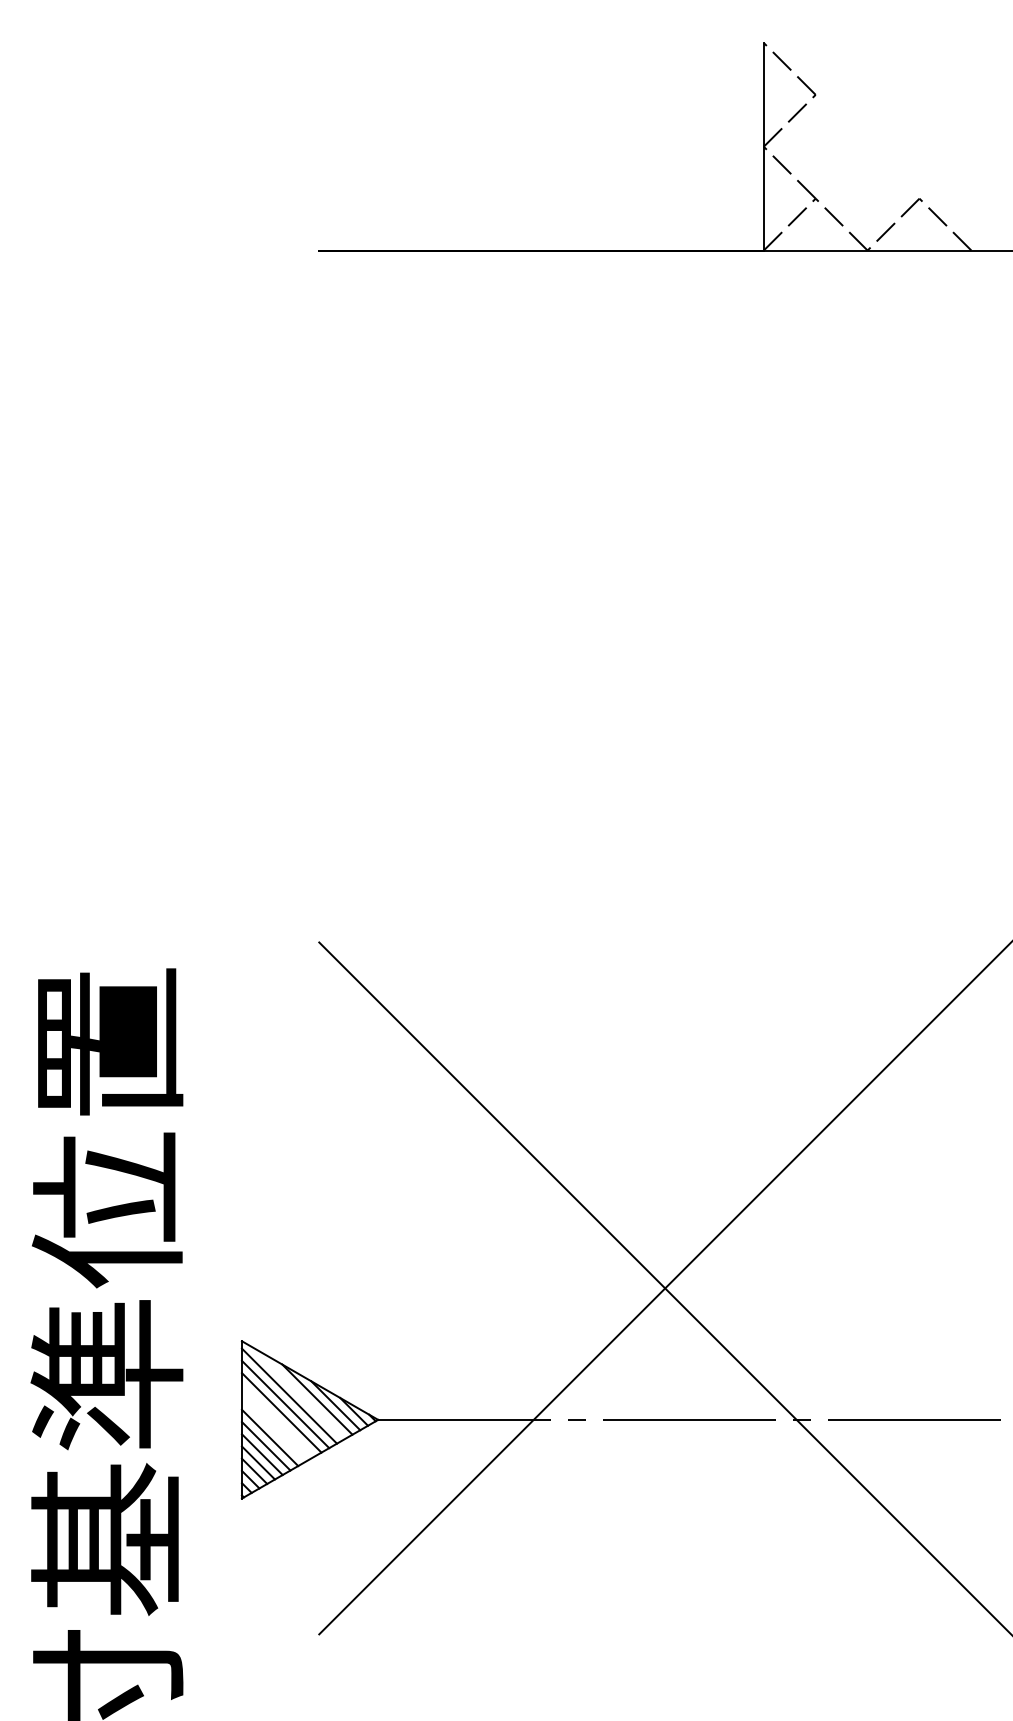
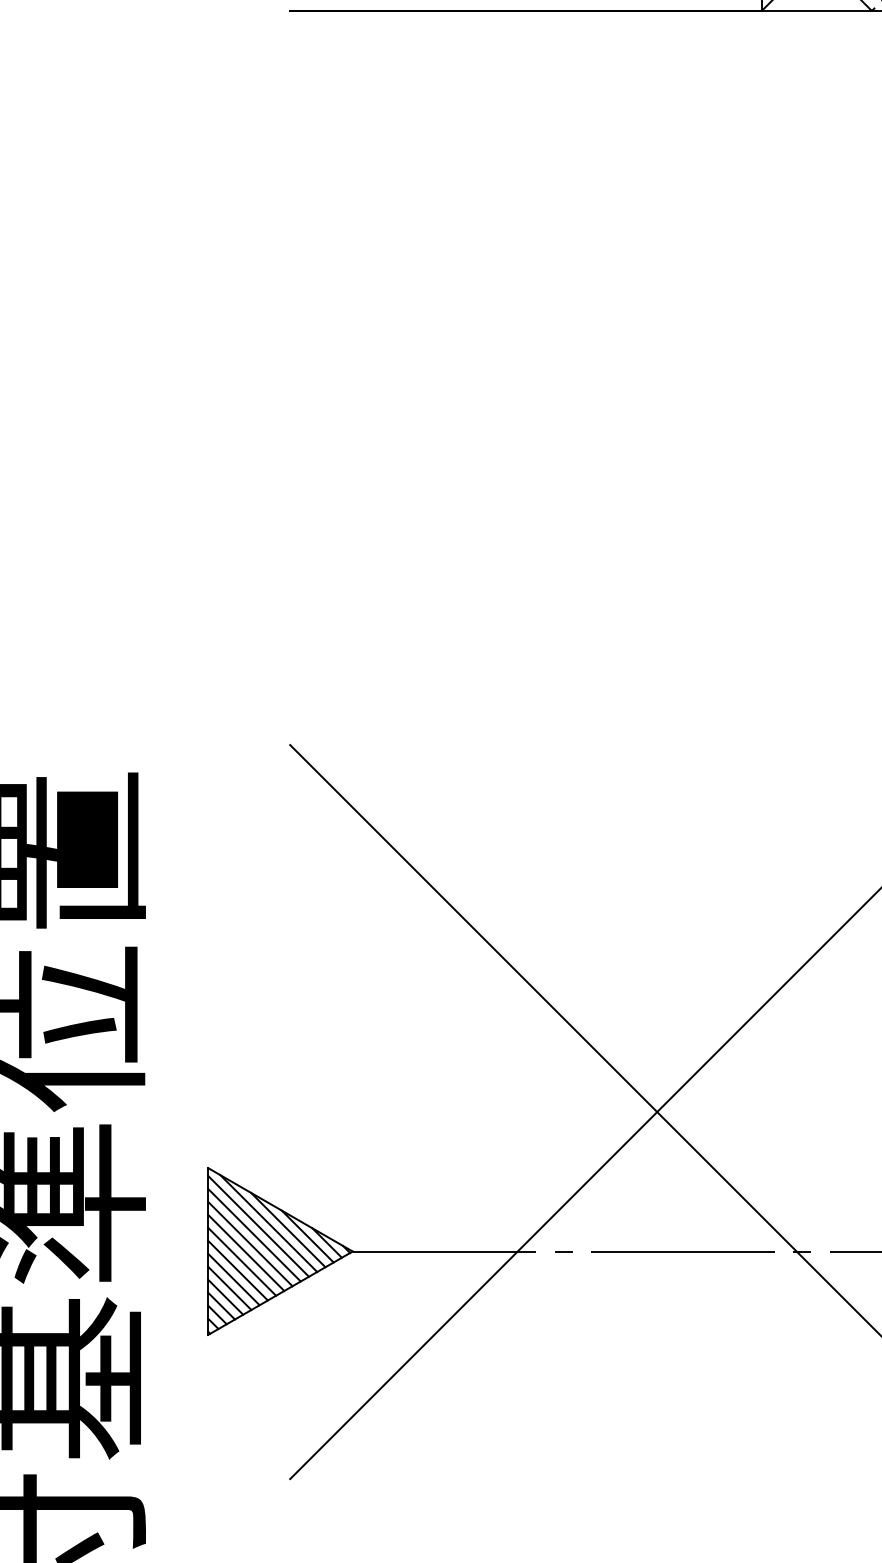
line: (298, 1393) -> (268, 1223), added
line: (277, 1421) -> (245, 1253), added
line: (273, 1429) -> (241, 1261), added

